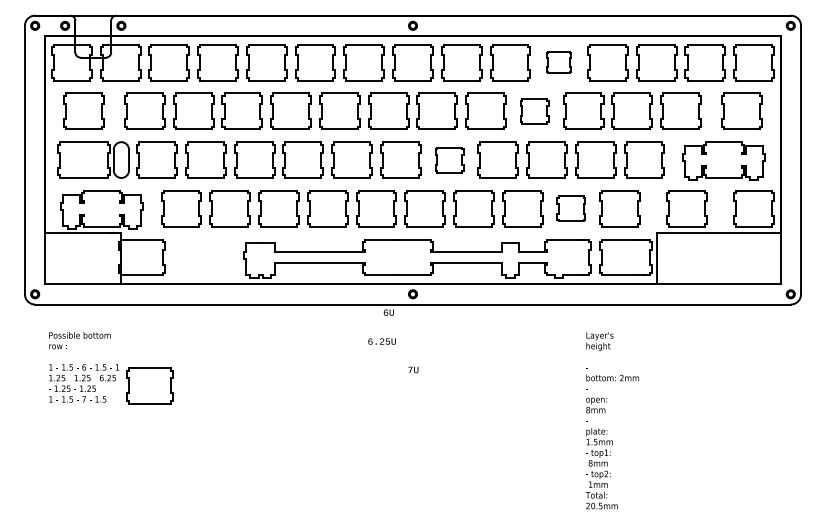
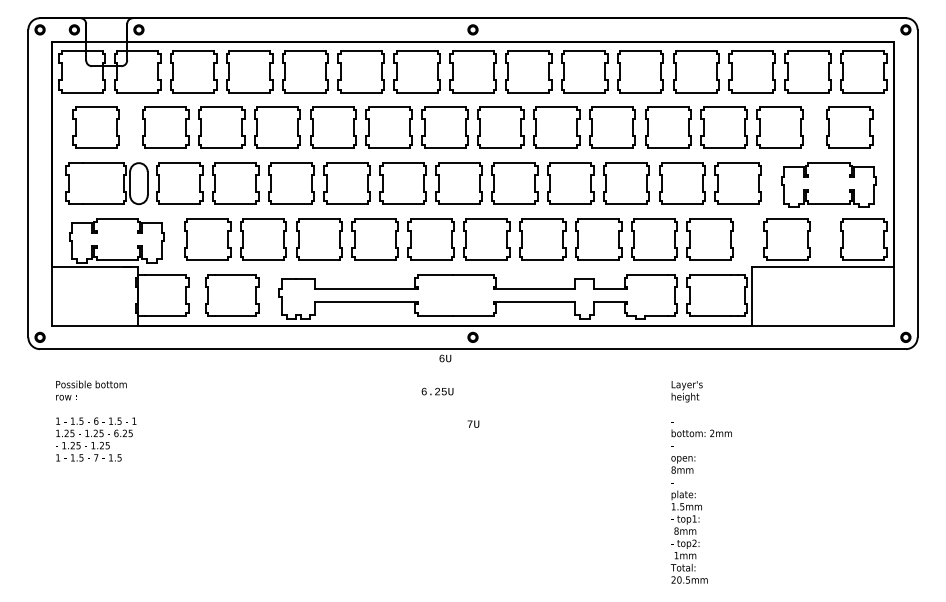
part: (559, 62) -> (640, 71), size x1.67
part: (534, 111) -> (612, 127), size x1.43
part: (449, 159) -> (514, 183), size x1.43
part: (571, 208) -> (654, 239), size x1.43
part: (149, 386) -> (232, 295), moved

